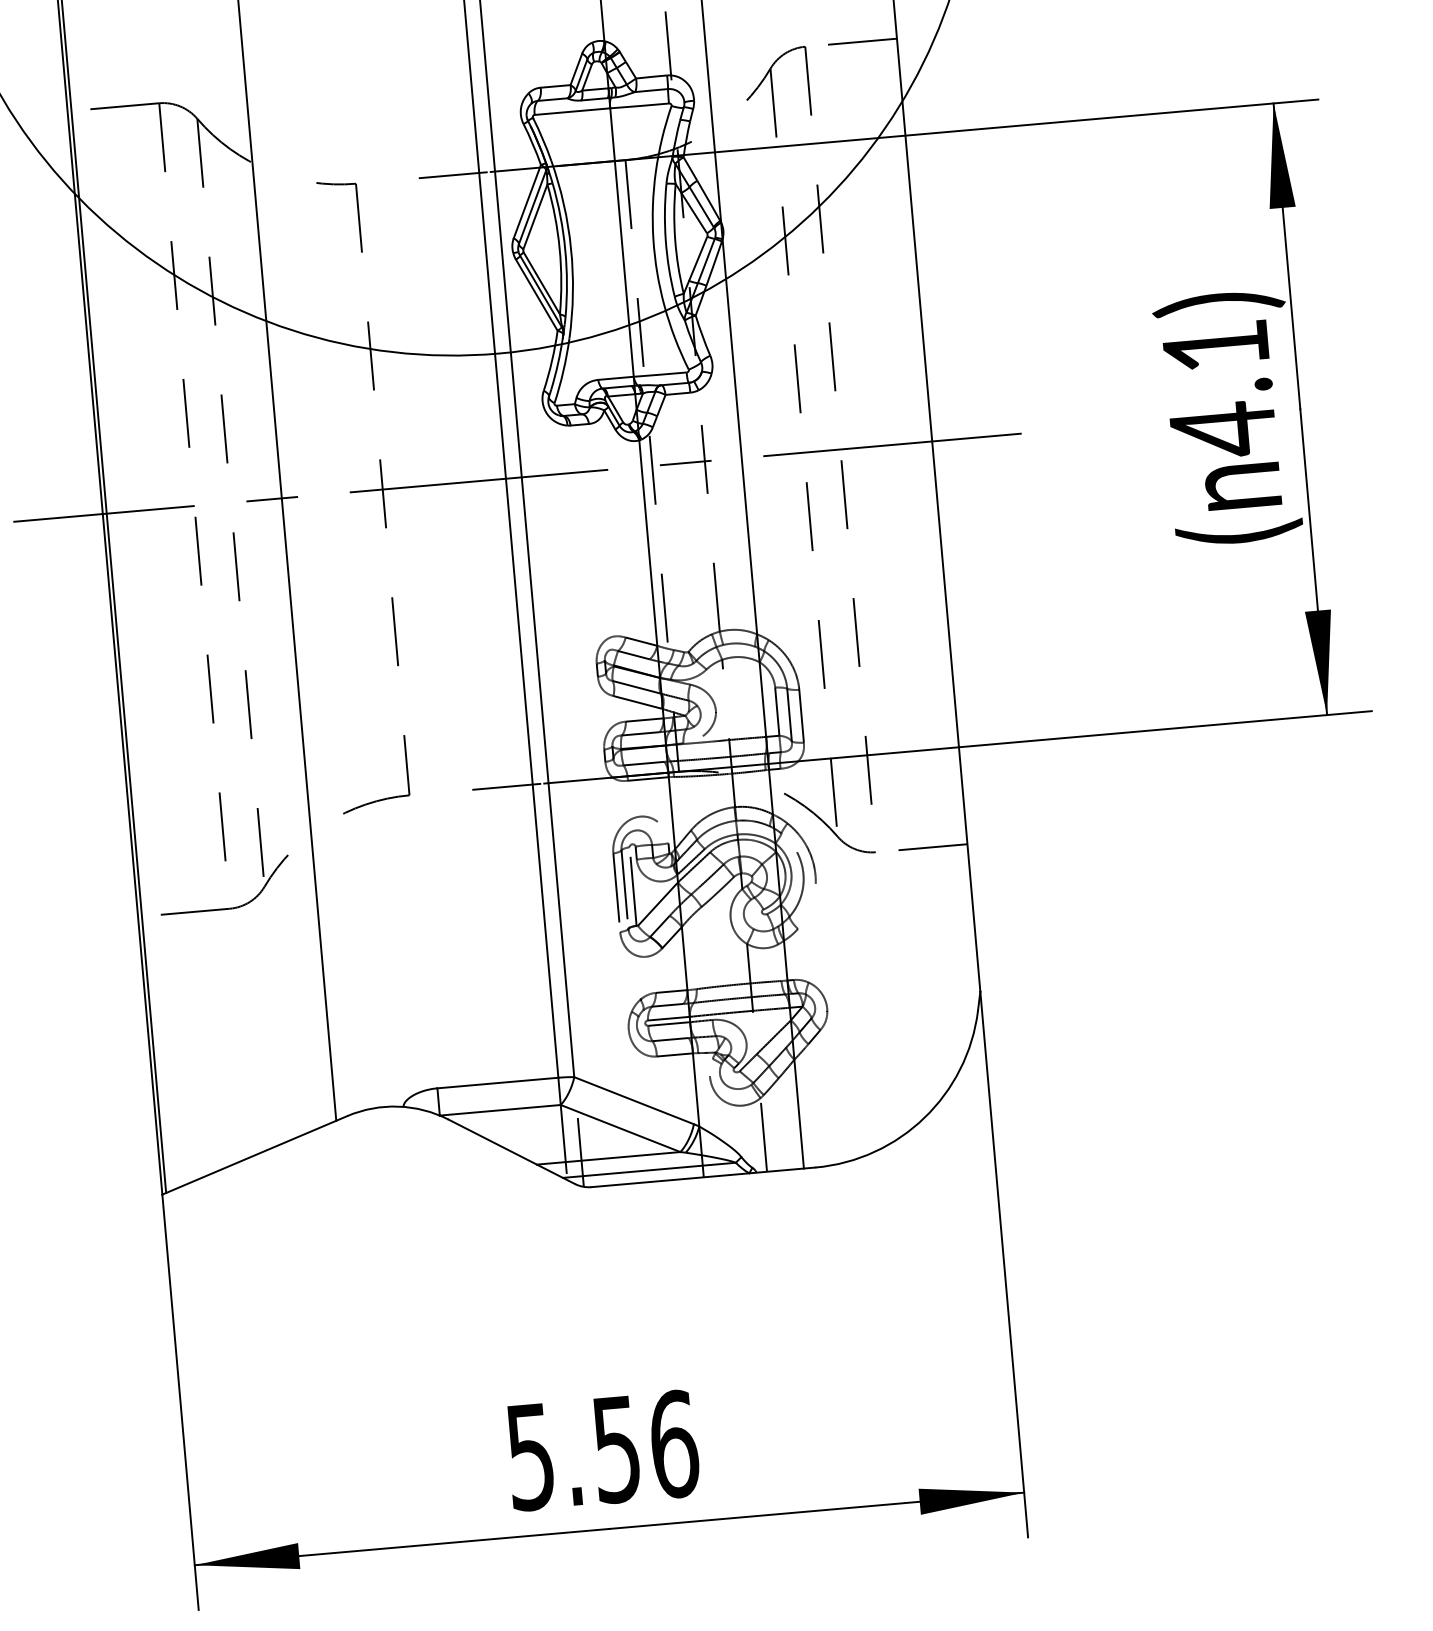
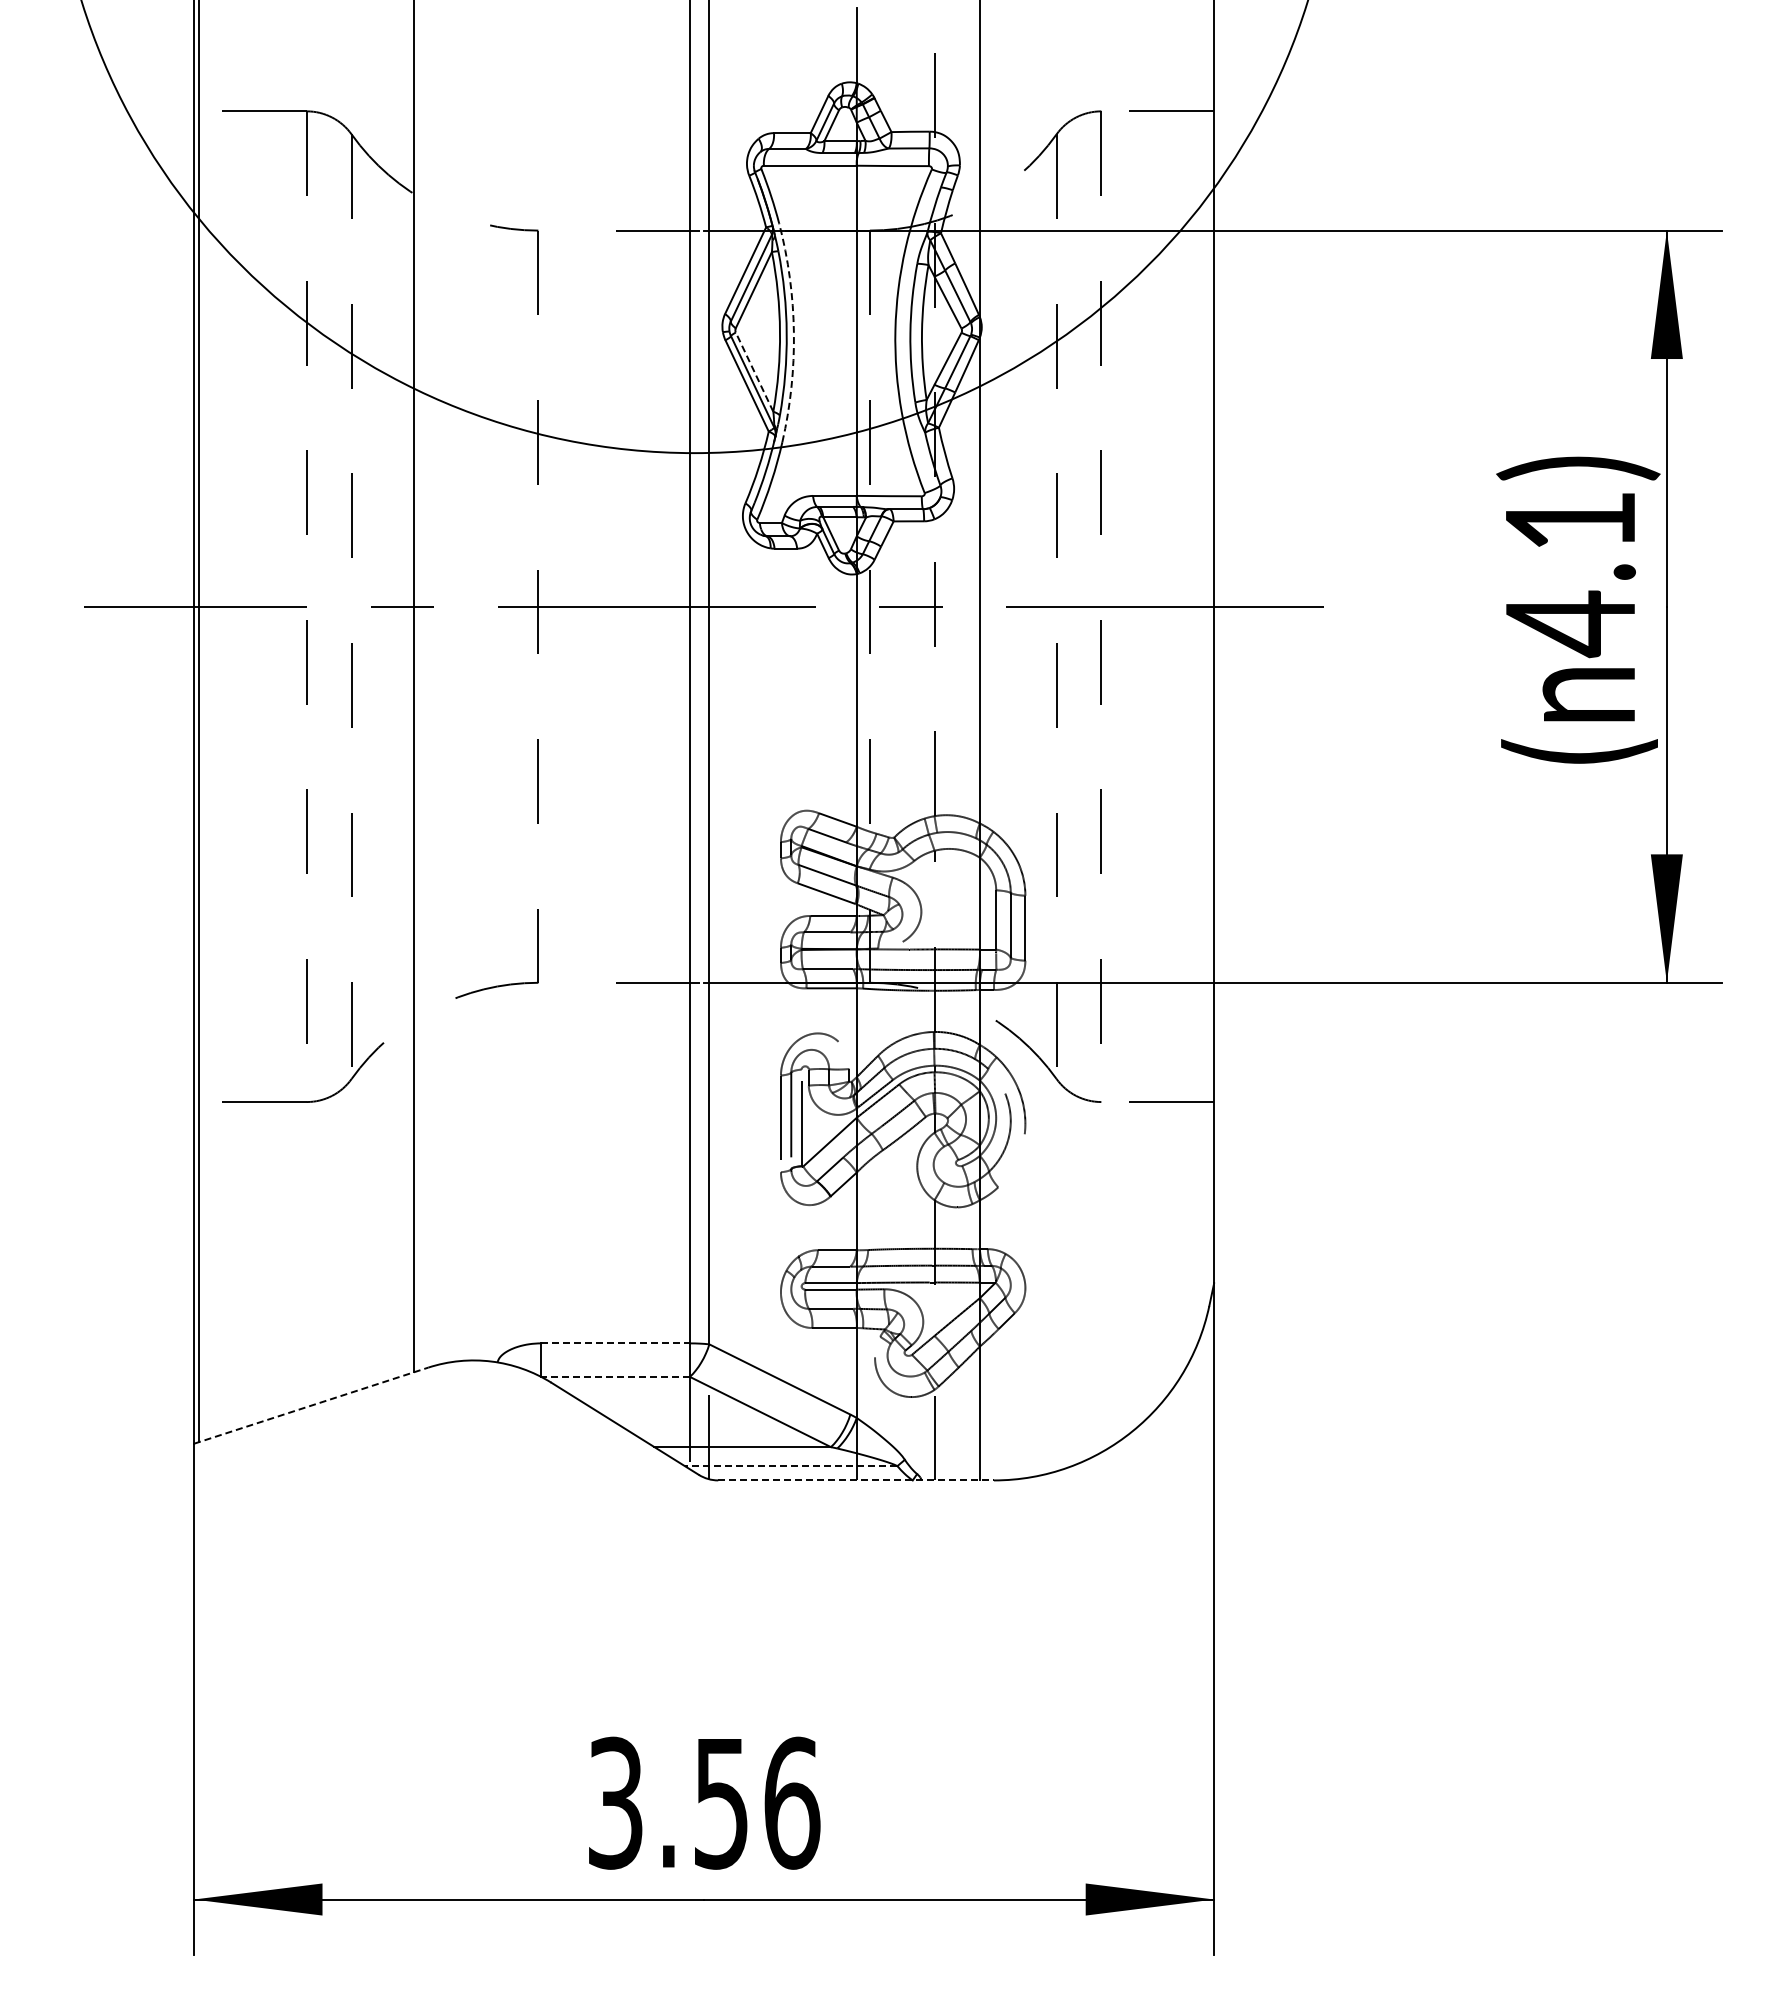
arc: (570, 248) -> (793, 332), solid -> dashed
line: (541, 283) -> (754, 372), solid -> dashed
line: (498, 1083) -> (616, 1343), solid -> dashed
line: (500, 1109) -> (615, 1376), solid -> dashed
line: (255, 1155) -> (311, 1405), solid -> dashed
line: (648, 1170) -> (790, 1466), solid -> dashed
line: (703, 1177) -> (856, 1480), solid -> dashed
text: (530, 1456) -> (615, 1802), 5.56 -> 3.56

